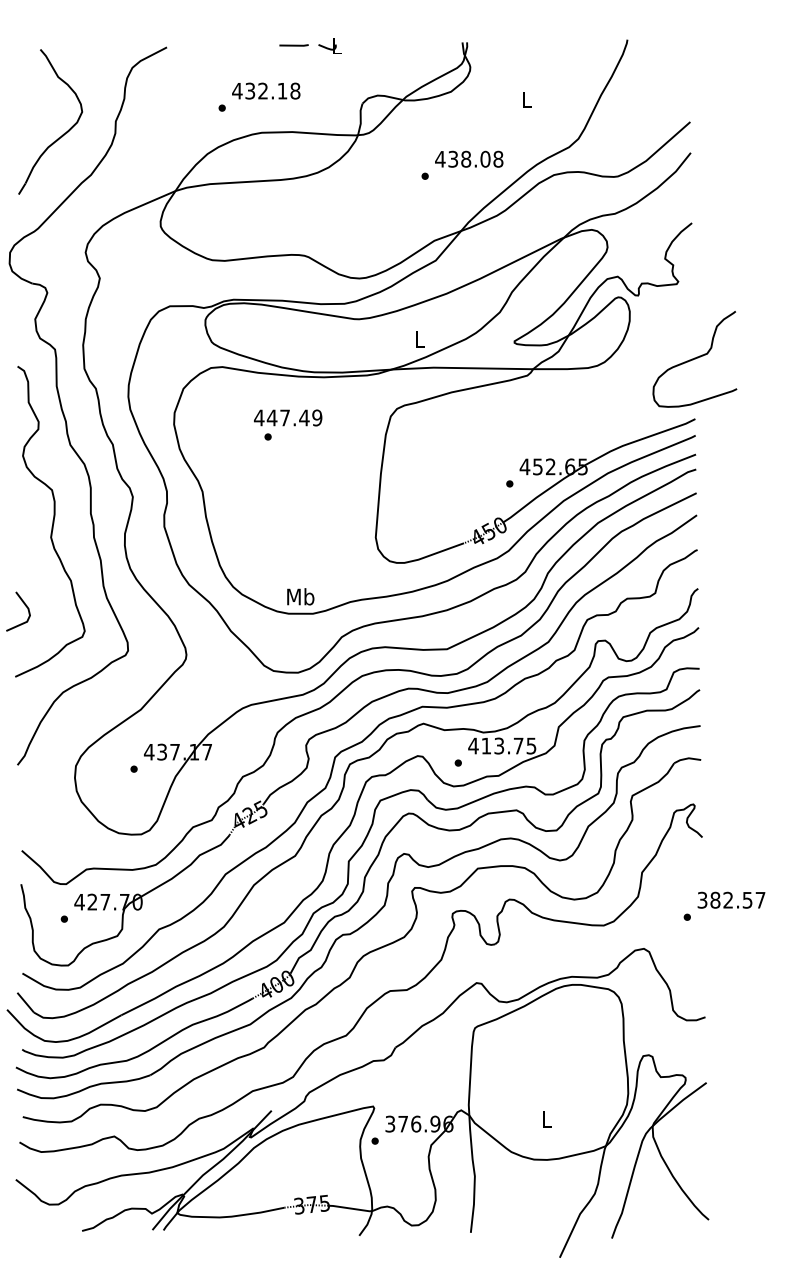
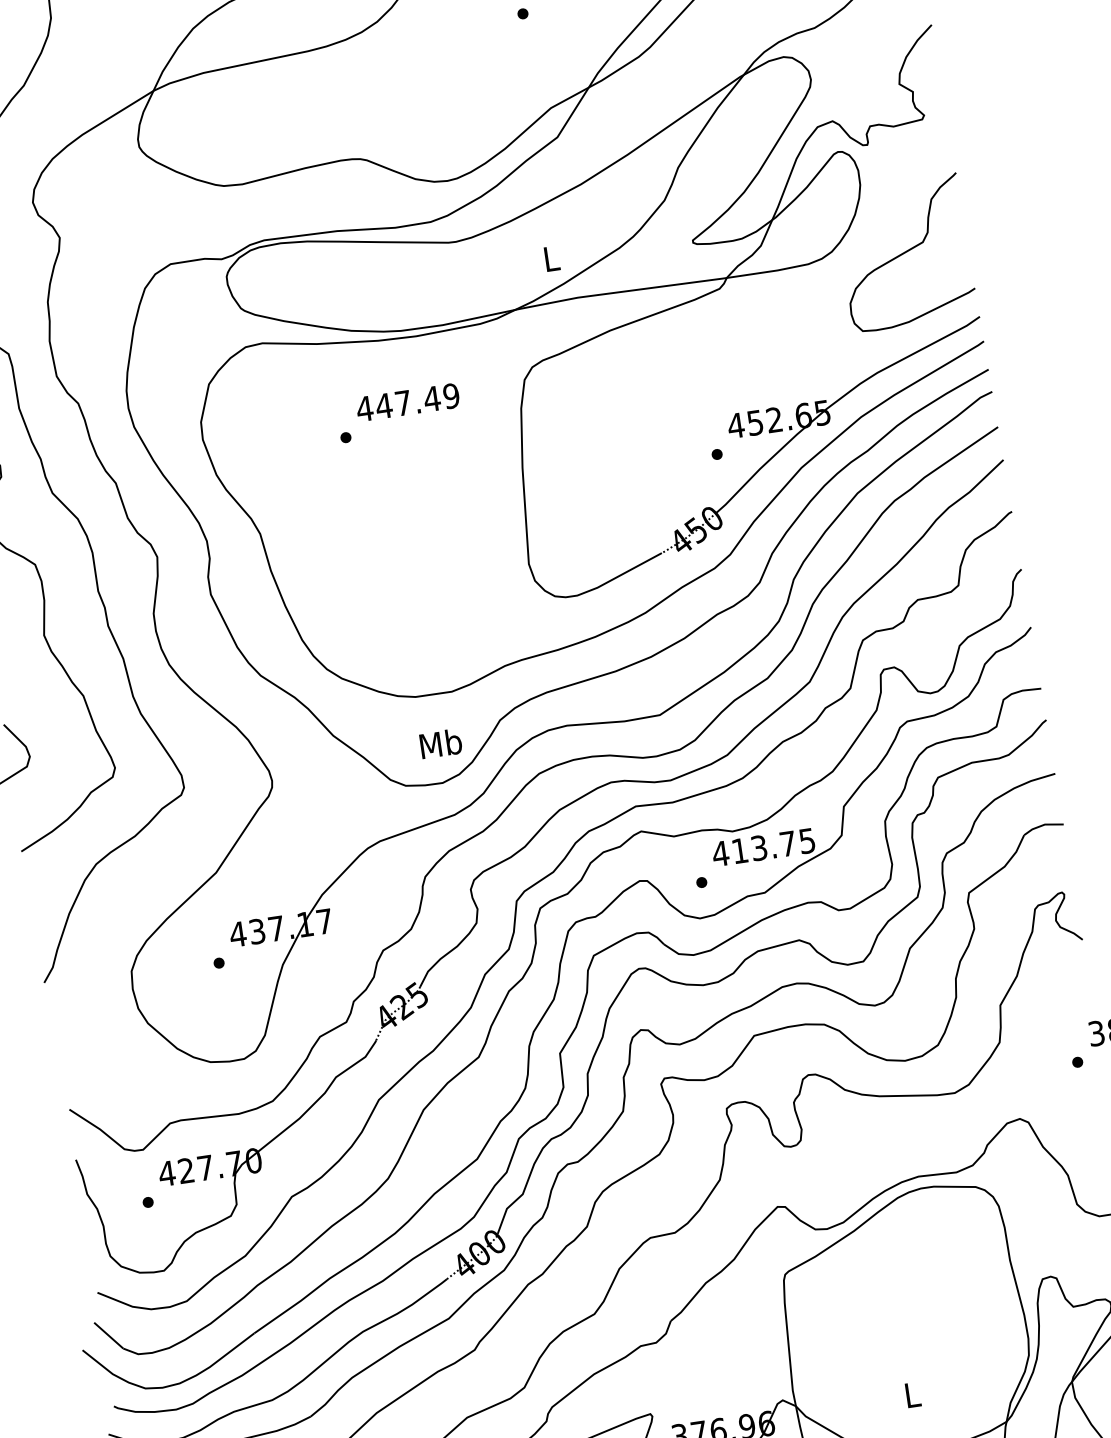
curve: (694, 359) -> (905, 253), moved
text: (288, 417) -> (408, 401), moved
text: (300, 596) -> (440, 743), moved

